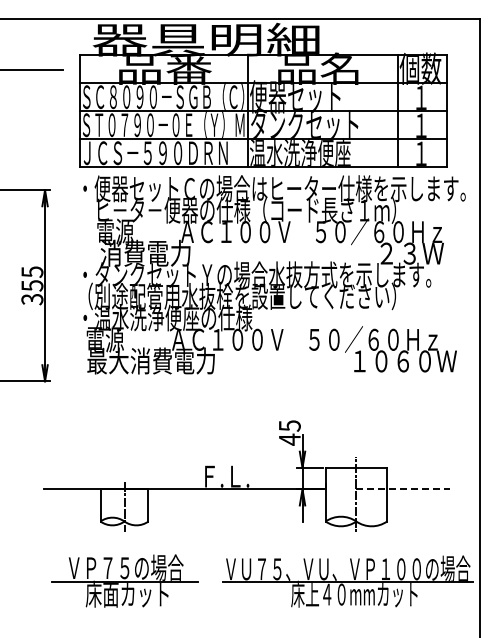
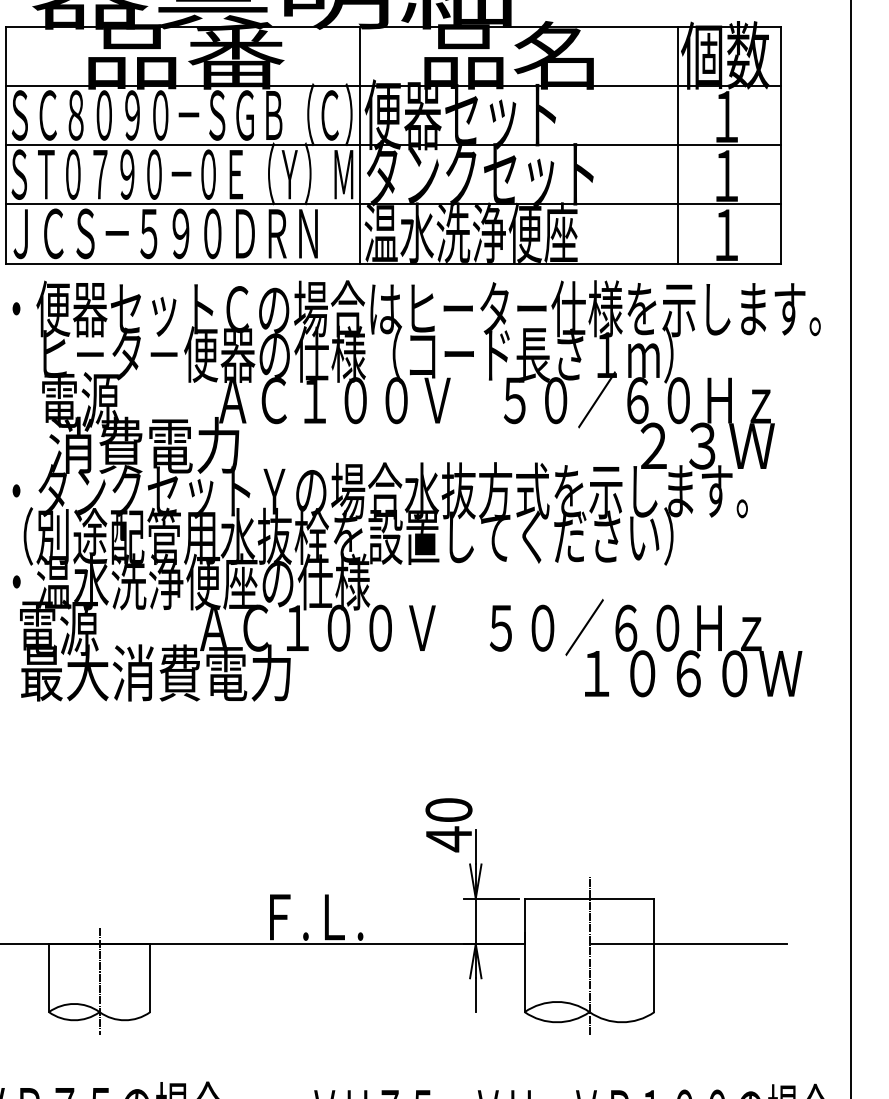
text: (289, 425) -> (448, 809), 45 -> 40
line: (402, 489) -> (687, 944), dashed -> solid

